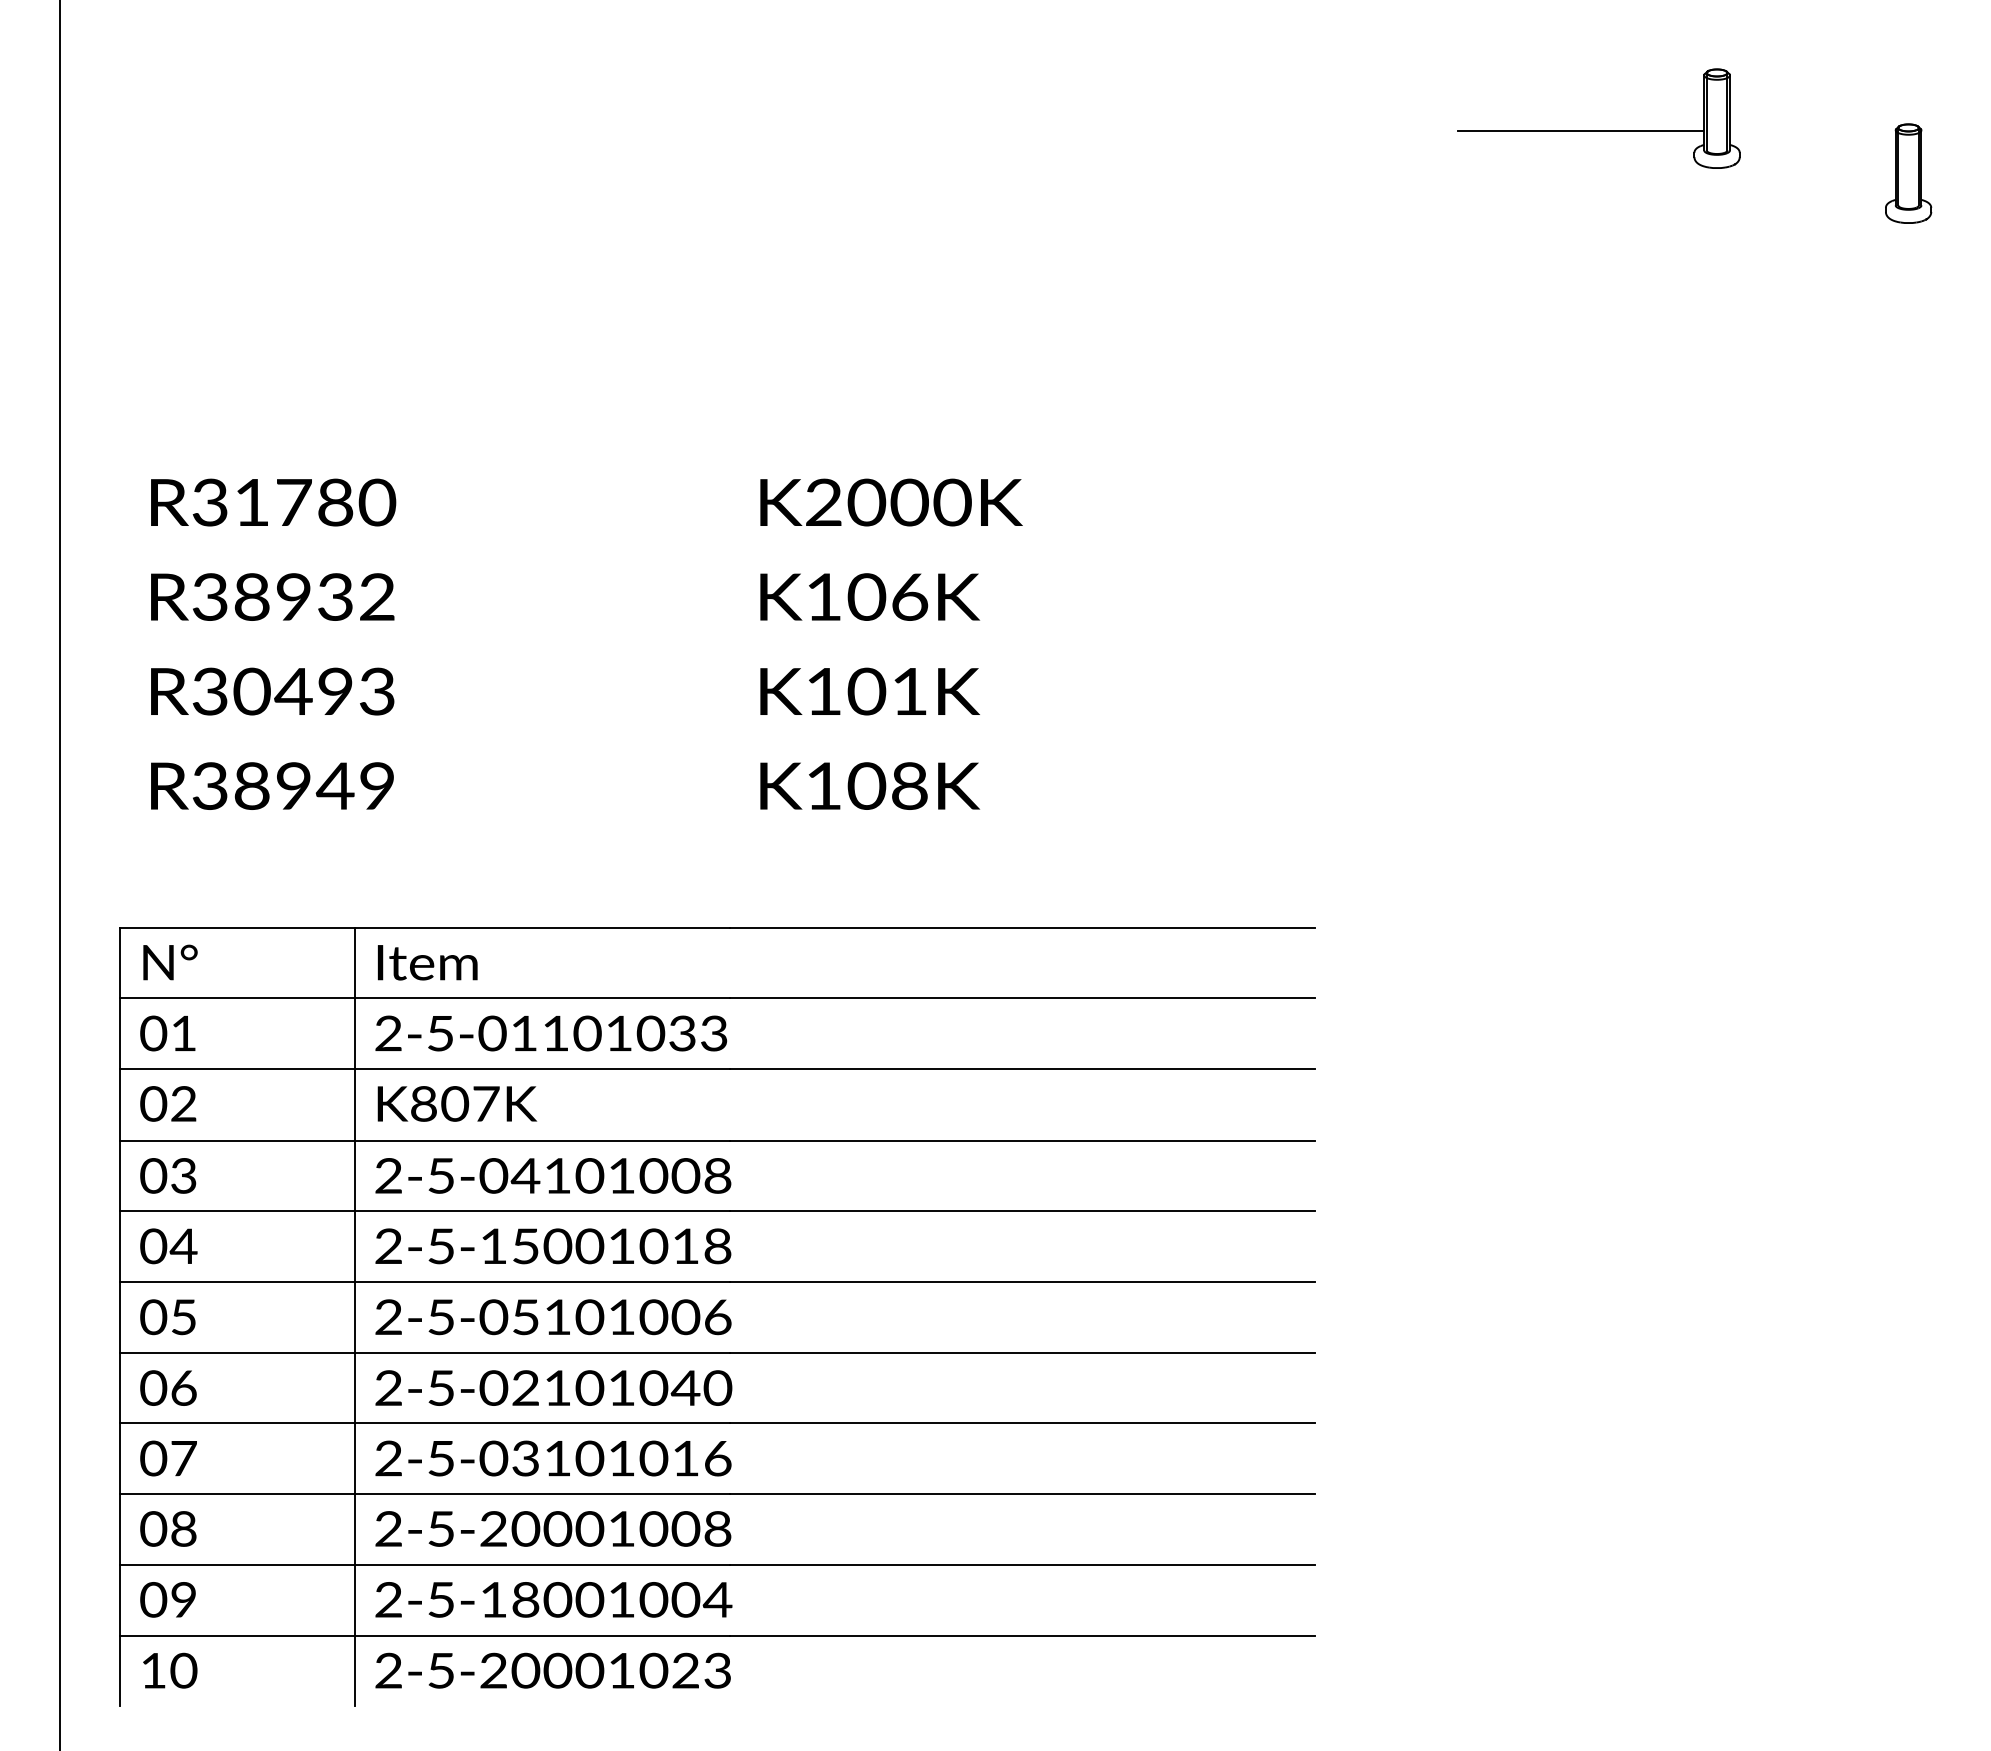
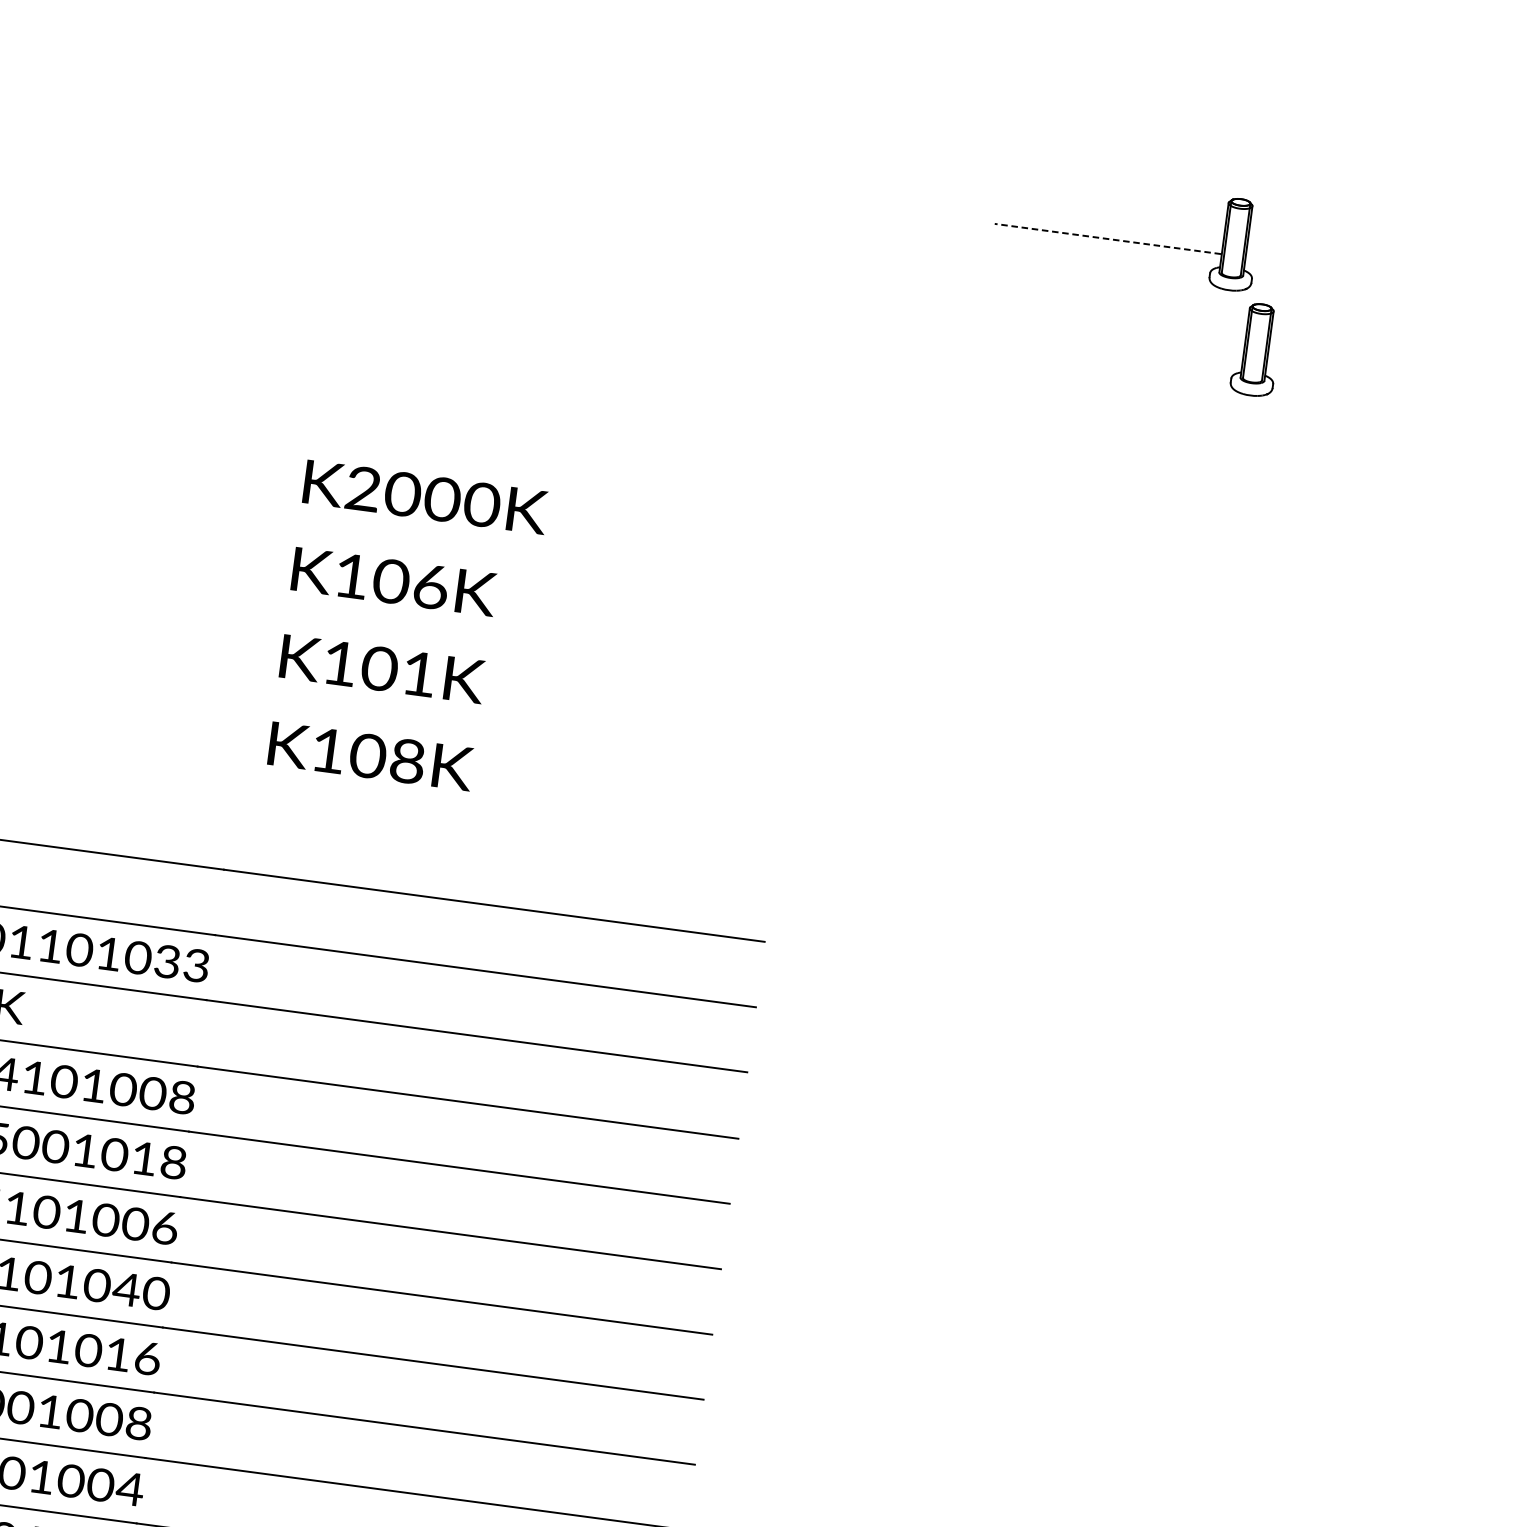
line: (1580, 130) -> (1107, 238), solid -> dashed
part: (1908, 173) -> (1256, 349), moved

